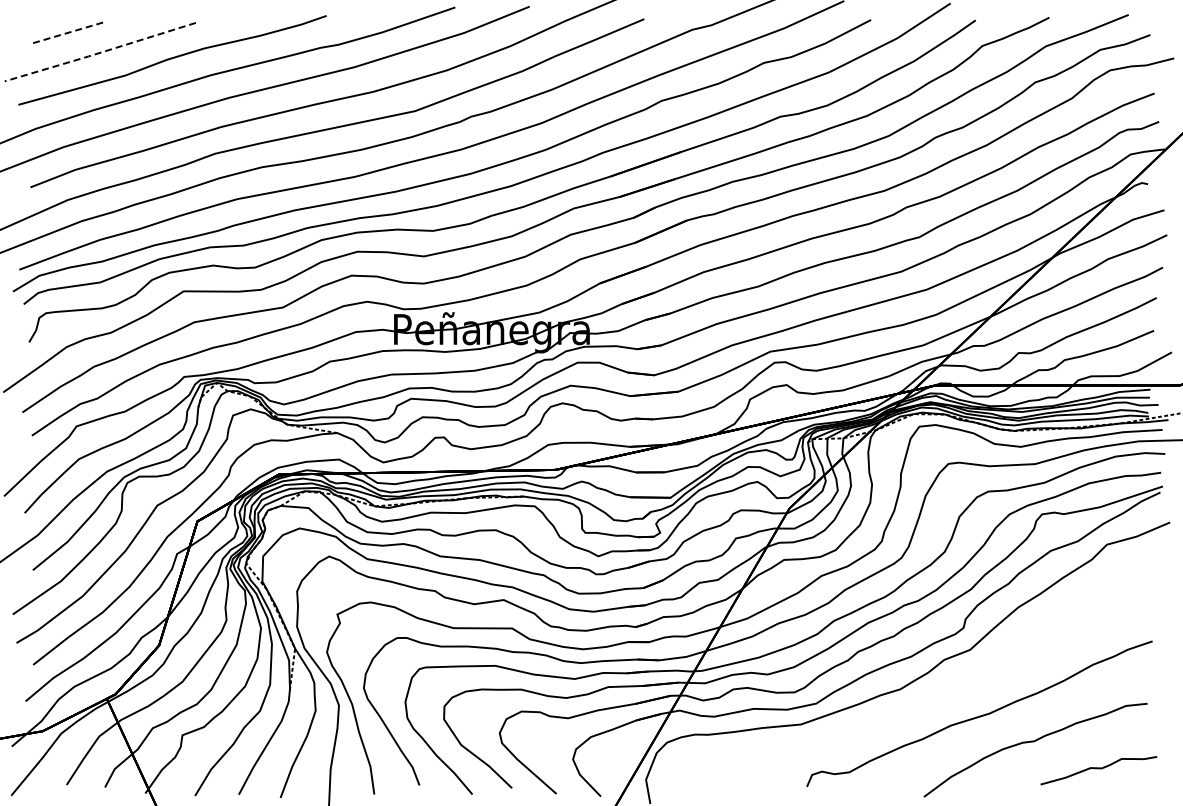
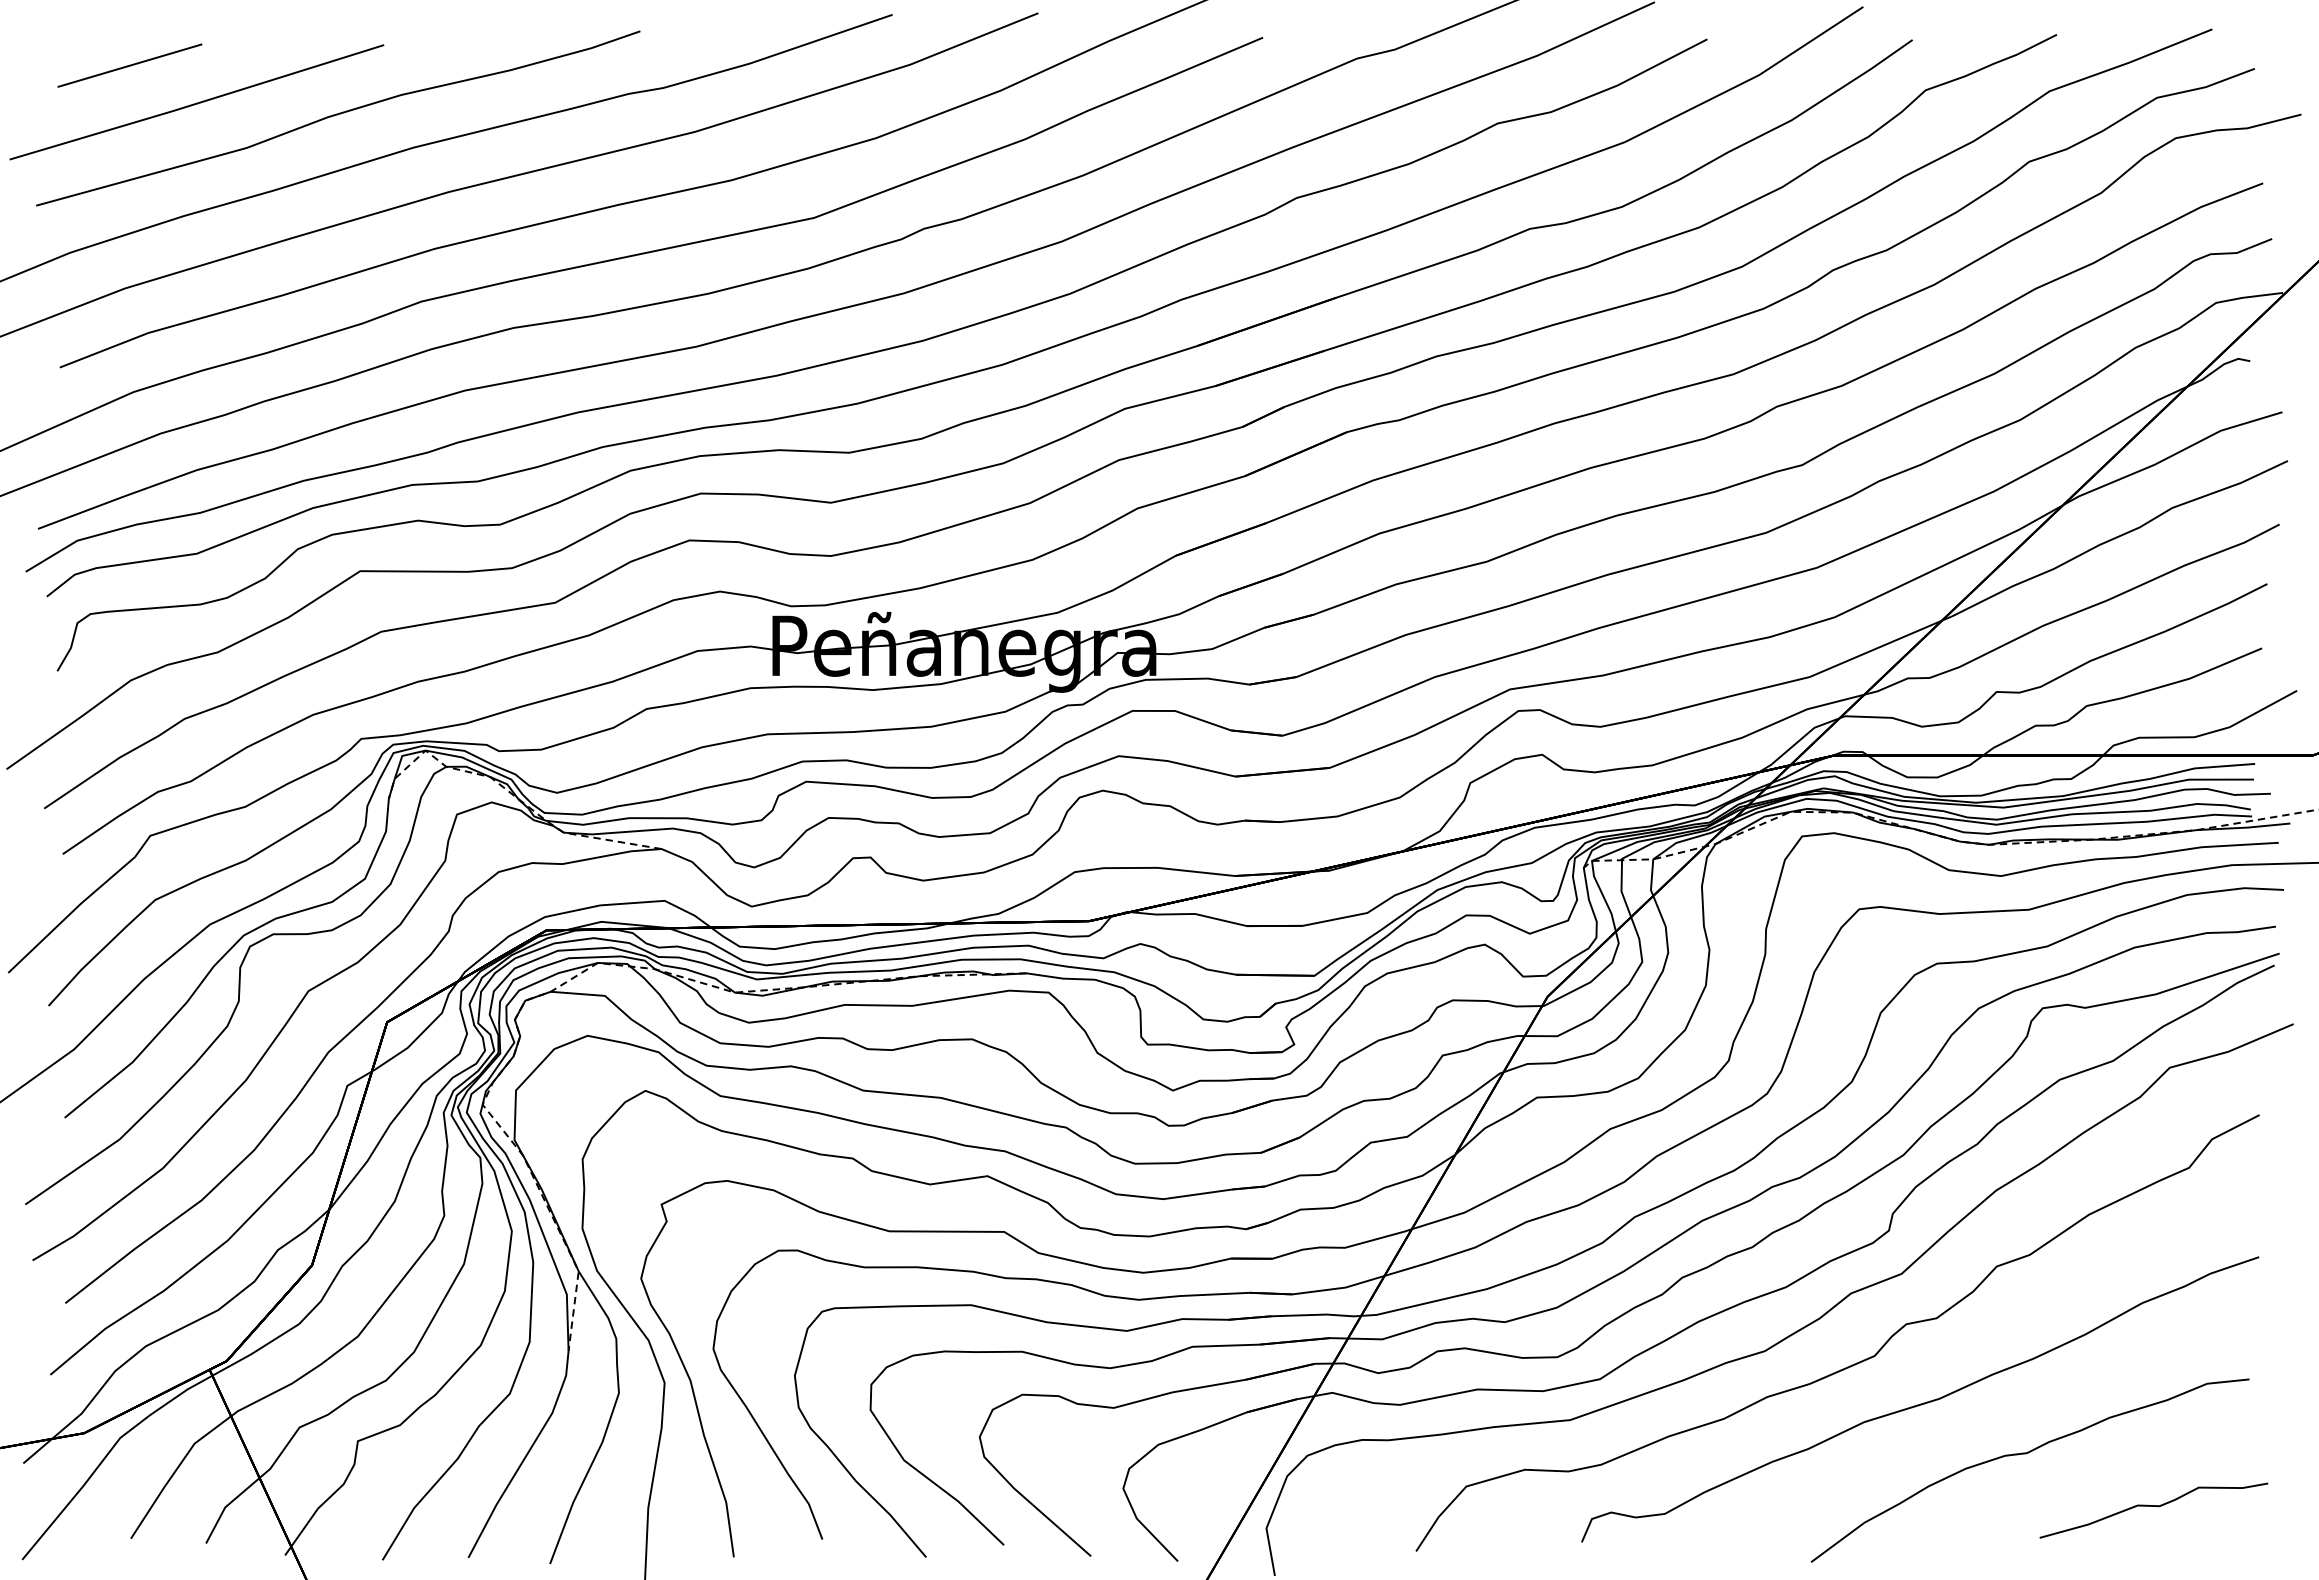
line: (65, 33) -> (128, 65), dashed -> solid
line: (99, 52) -> (195, 103), dashed -> solid
curve: (944, 695) -> (1851, 1363), added

